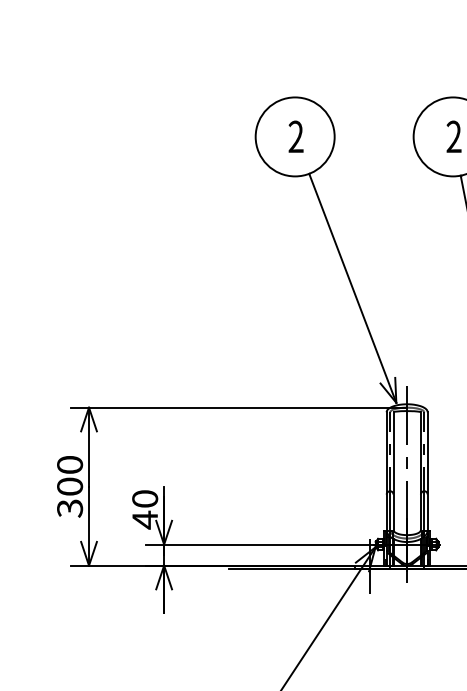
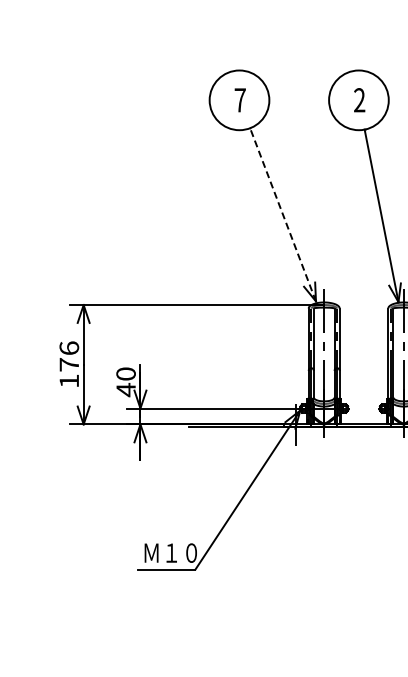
text: (295, 137) -> (239, 100), 2 -> 7
line: (353, 287) -> (283, 214), solid -> dashed
text: (70, 486) -> (69, 364), 300 -> 176

